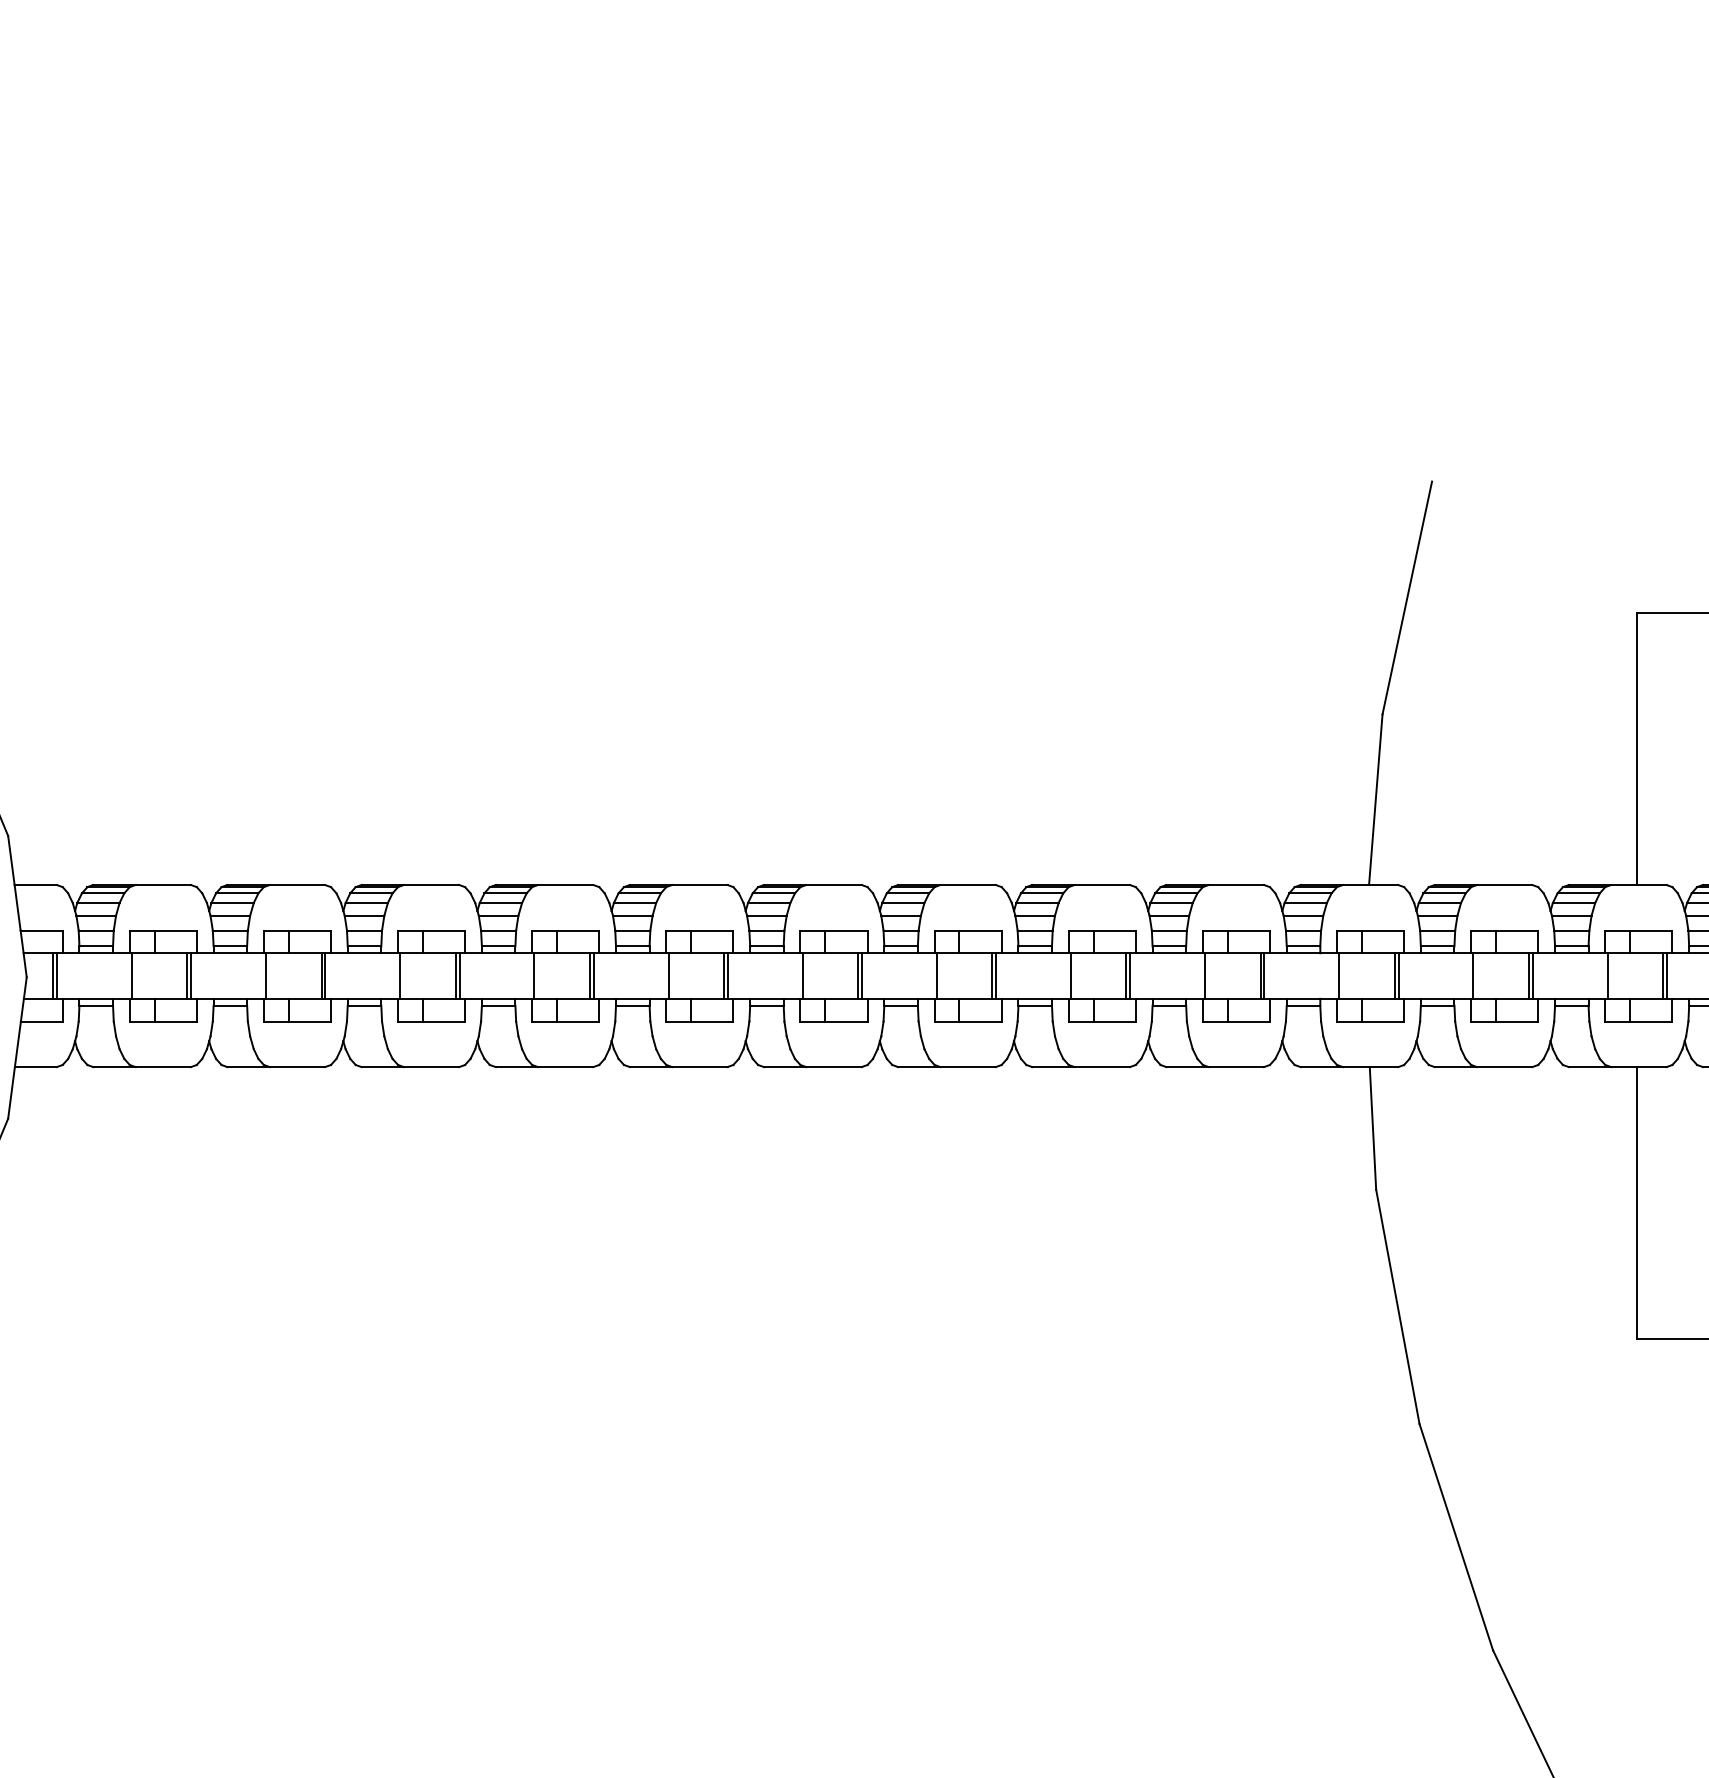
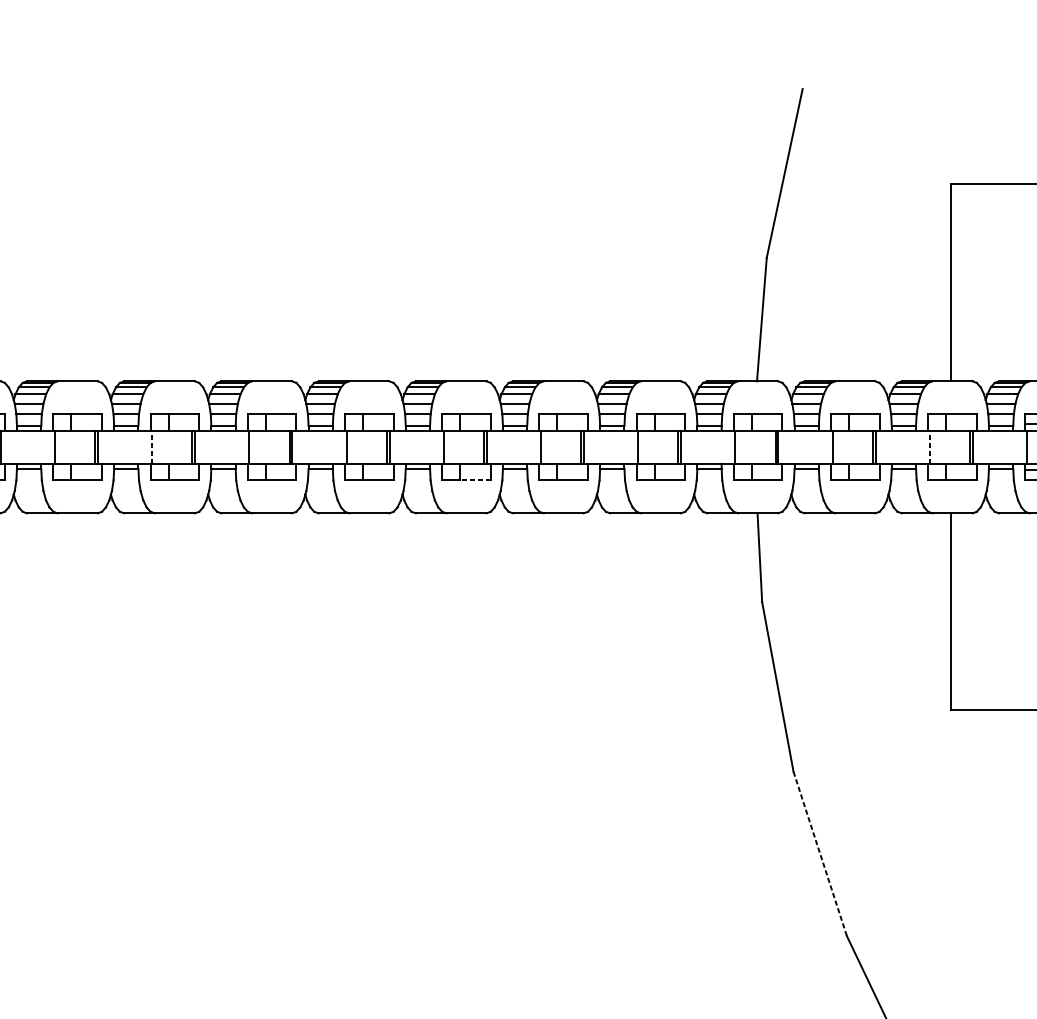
line: (534, 976) -> (152, 447), solid -> dashed
line: (1607, 976) -> (929, 447), solid -> dashed
line: (980, 1021) -> (475, 480), solid -> dashed
line: (1456, 1537) -> (820, 854), solid -> dashed

